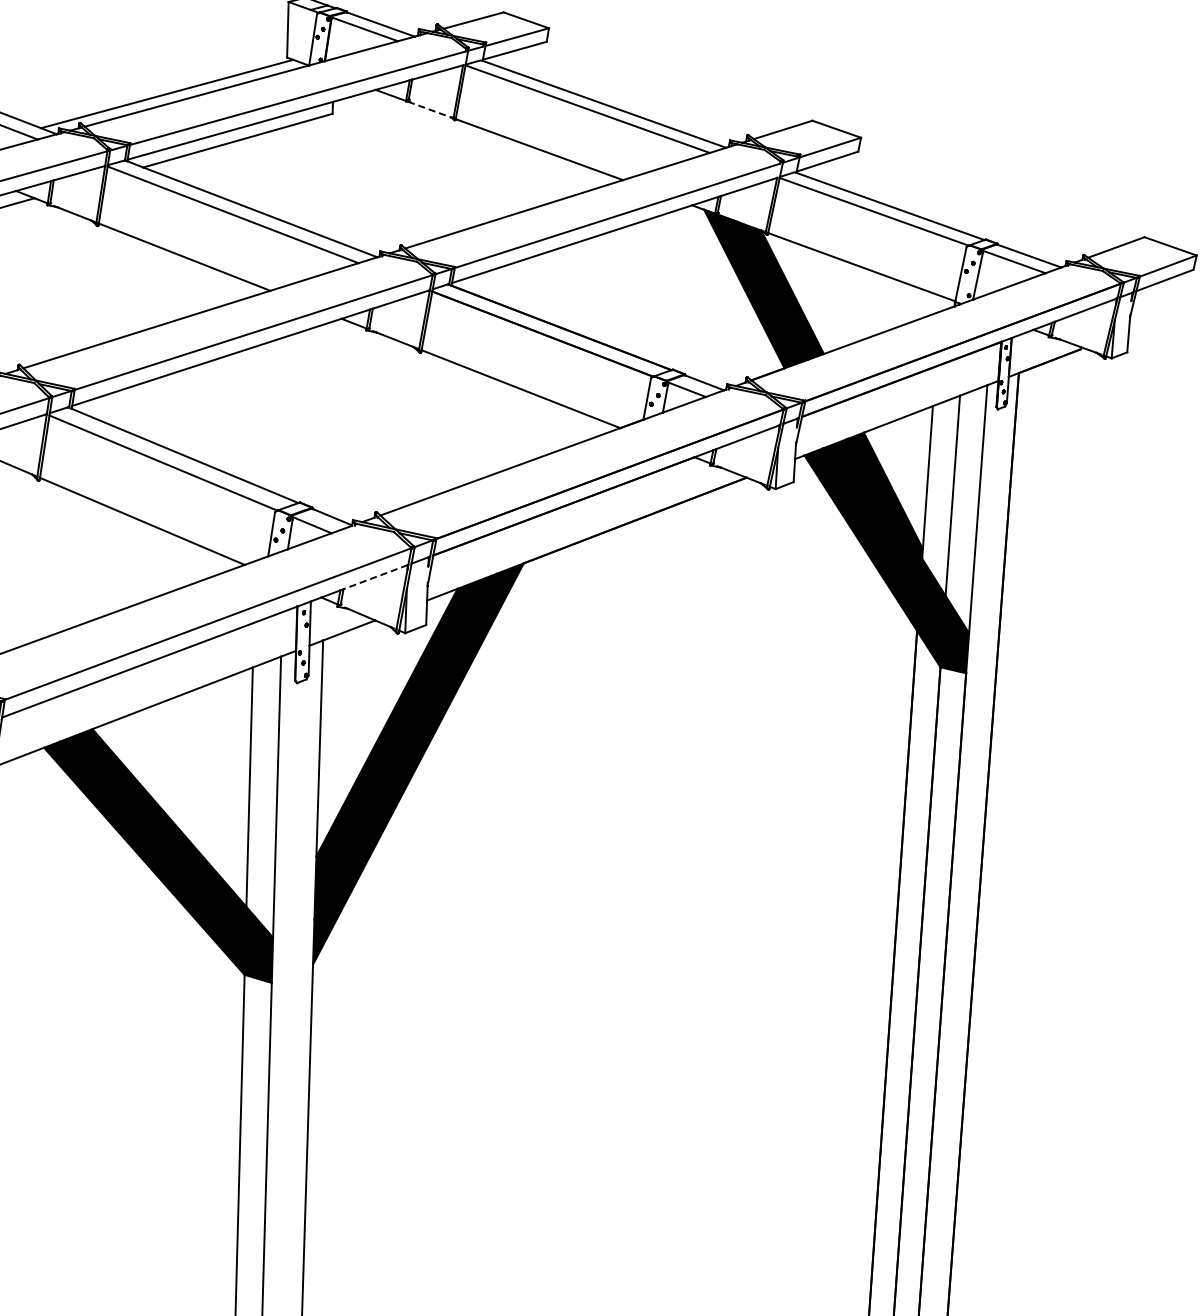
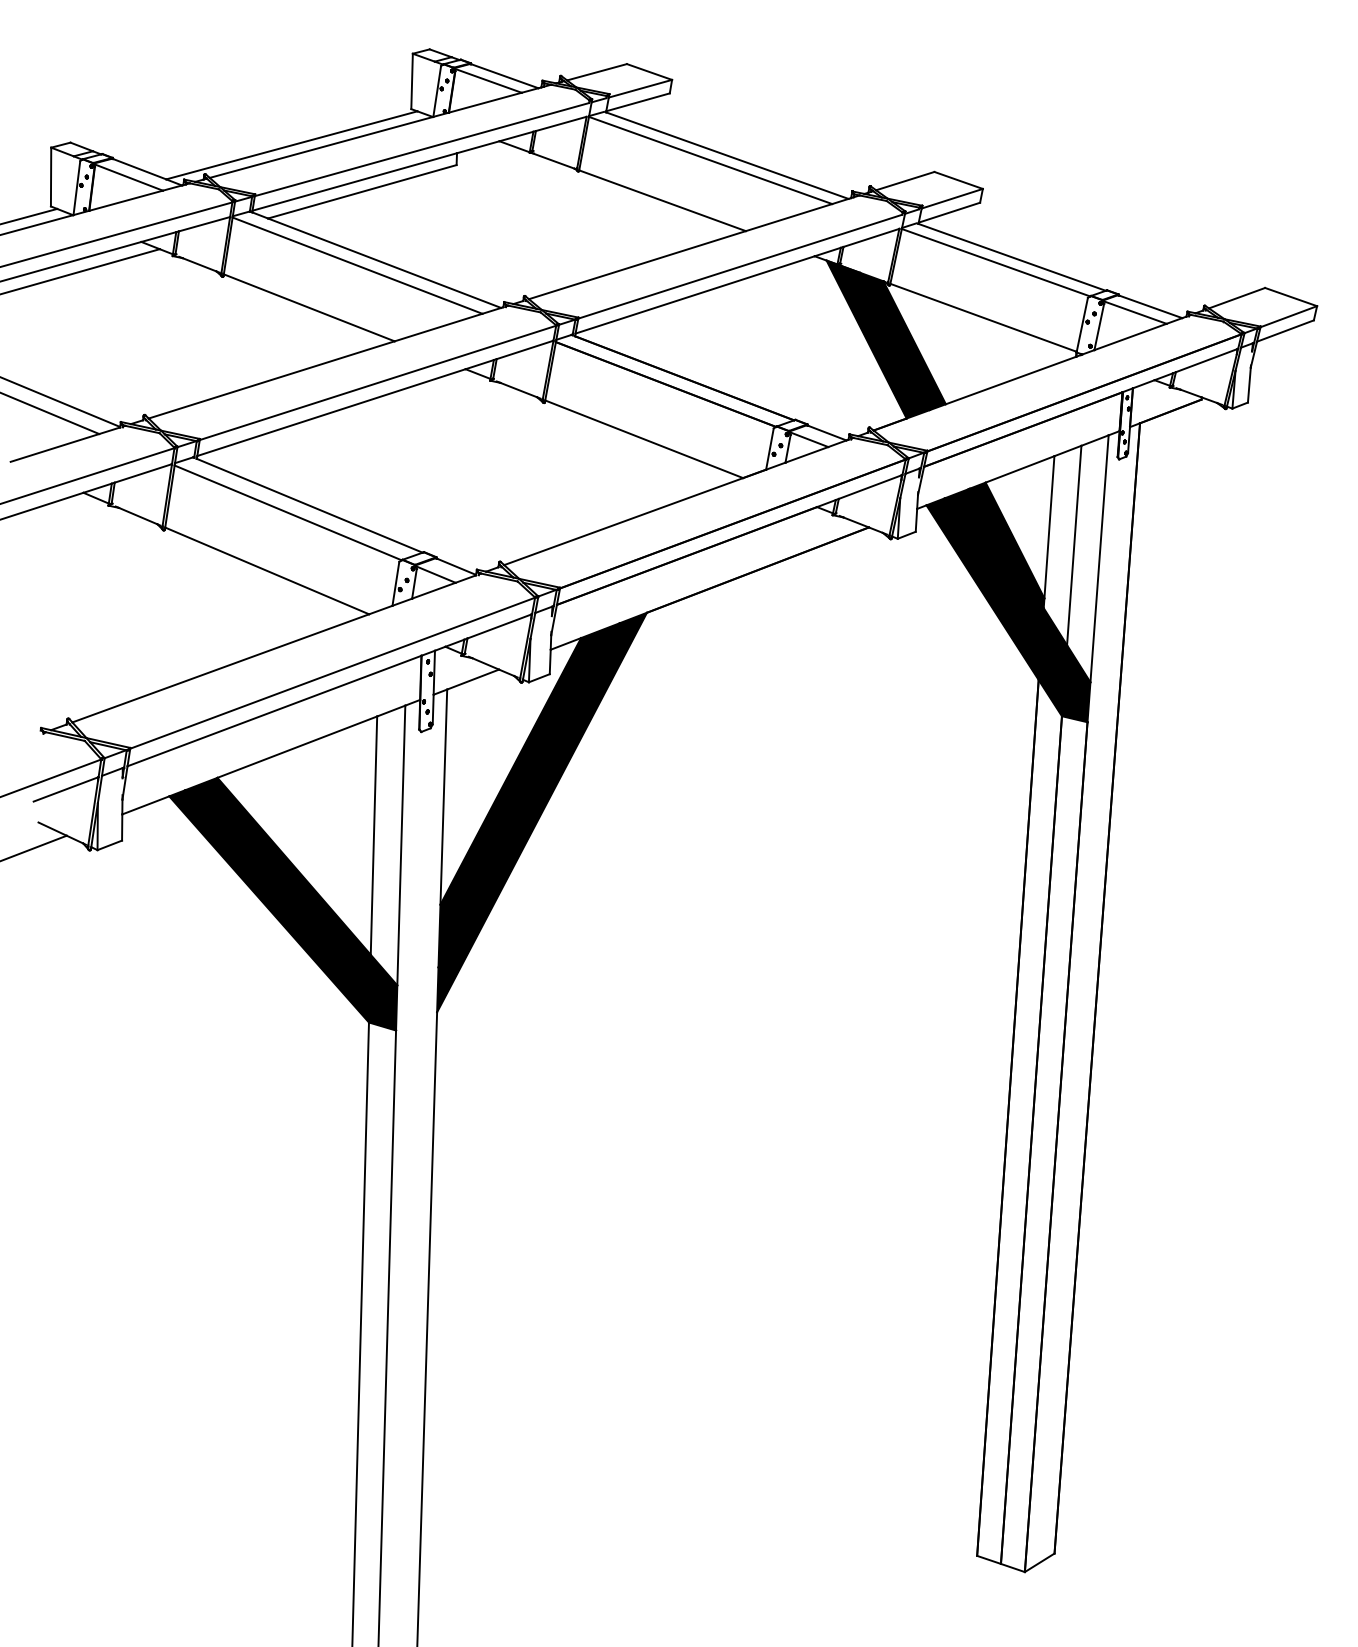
line: (429, 109) -> (553, 160), dashed -> solid
line: (375, 577) -> (499, 626), dashed -> solid

